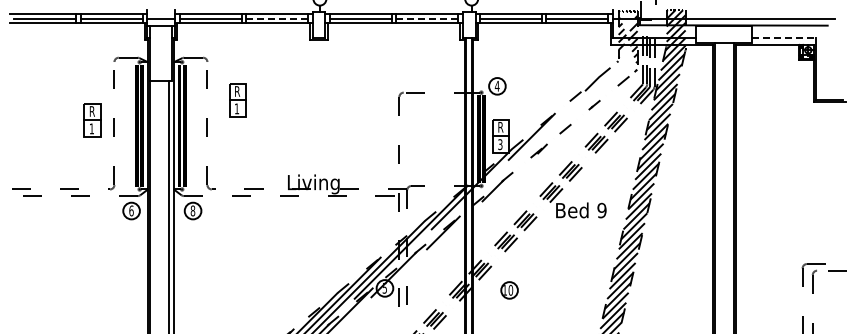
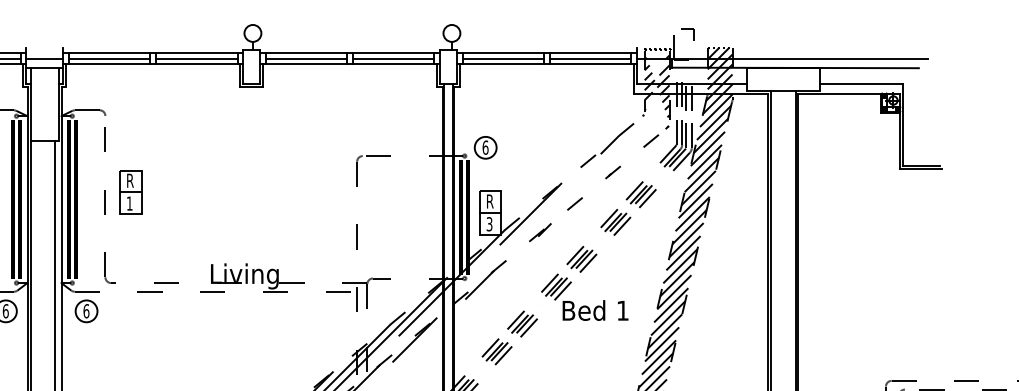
line: (276, 18) -> (195, 58), dashed -> solid
line: (426, 18) -> (392, 58), dashed -> solid
line: (784, 37) -> (862, 83), dashed -> solid
text: (496, 85) -> (484, 146), 4 -> 6
part: (237, 100) -> (130, 192), moved
text: (192, 210) -> (85, 310), 8 -> 6
text: (601, 210) -> (622, 310), 9 -> 1

